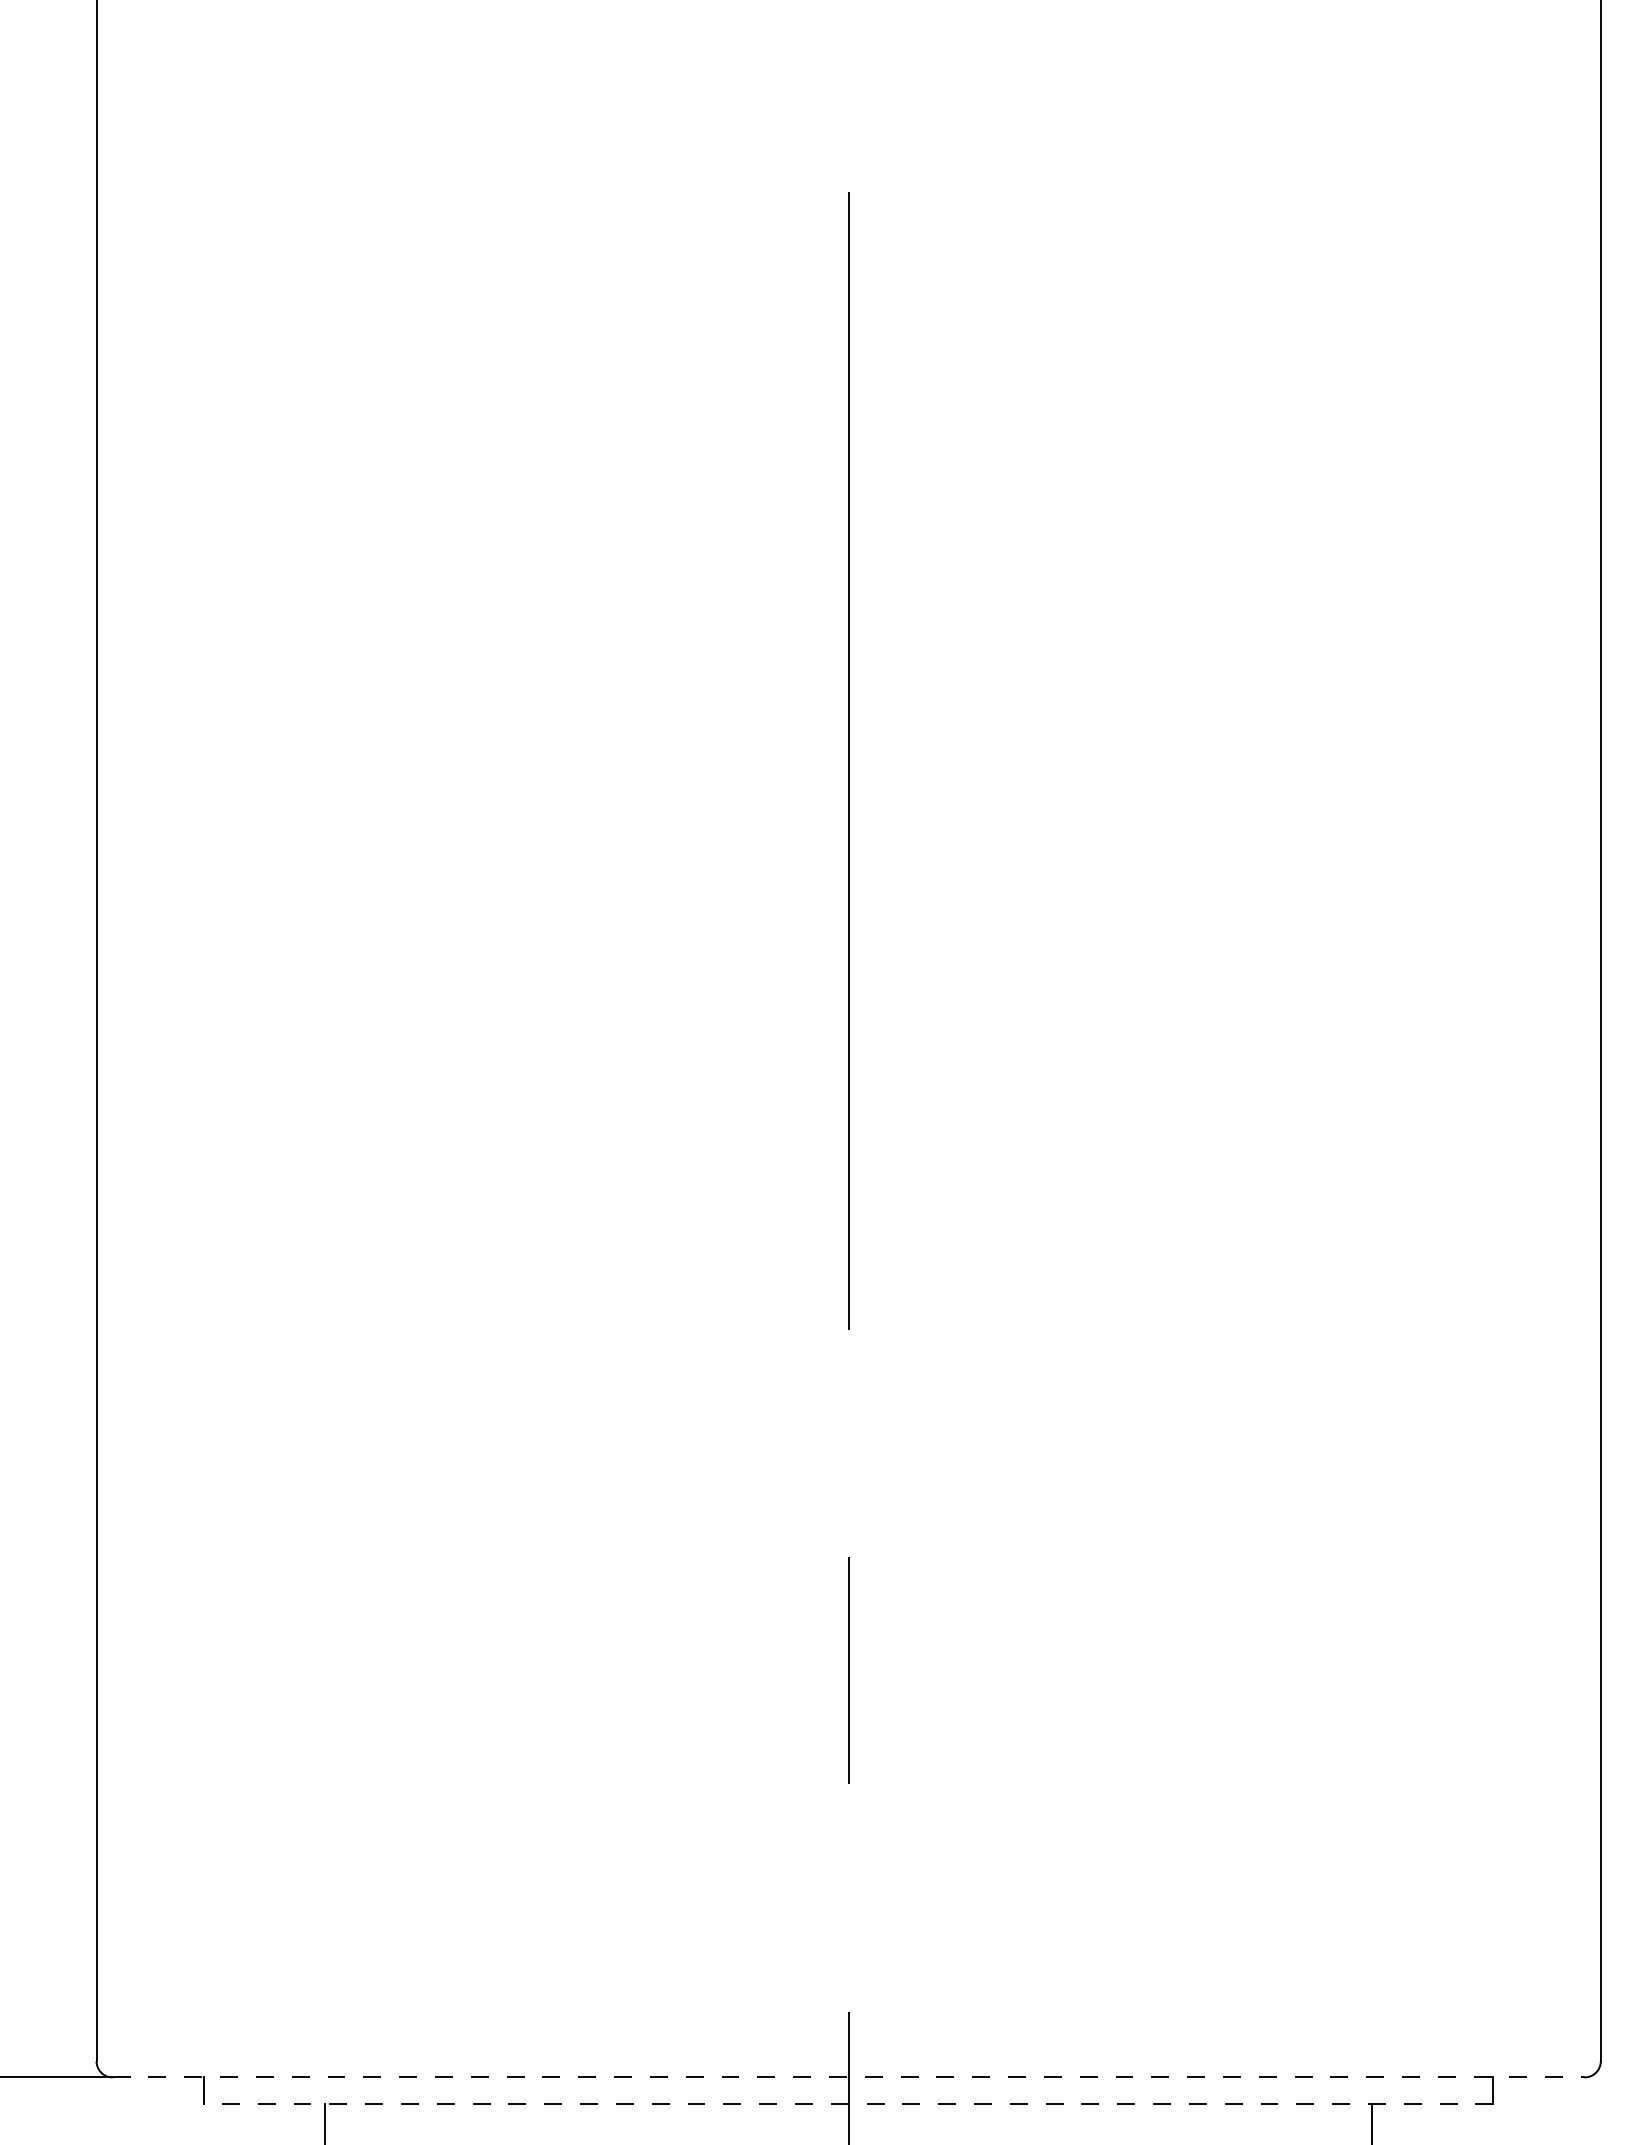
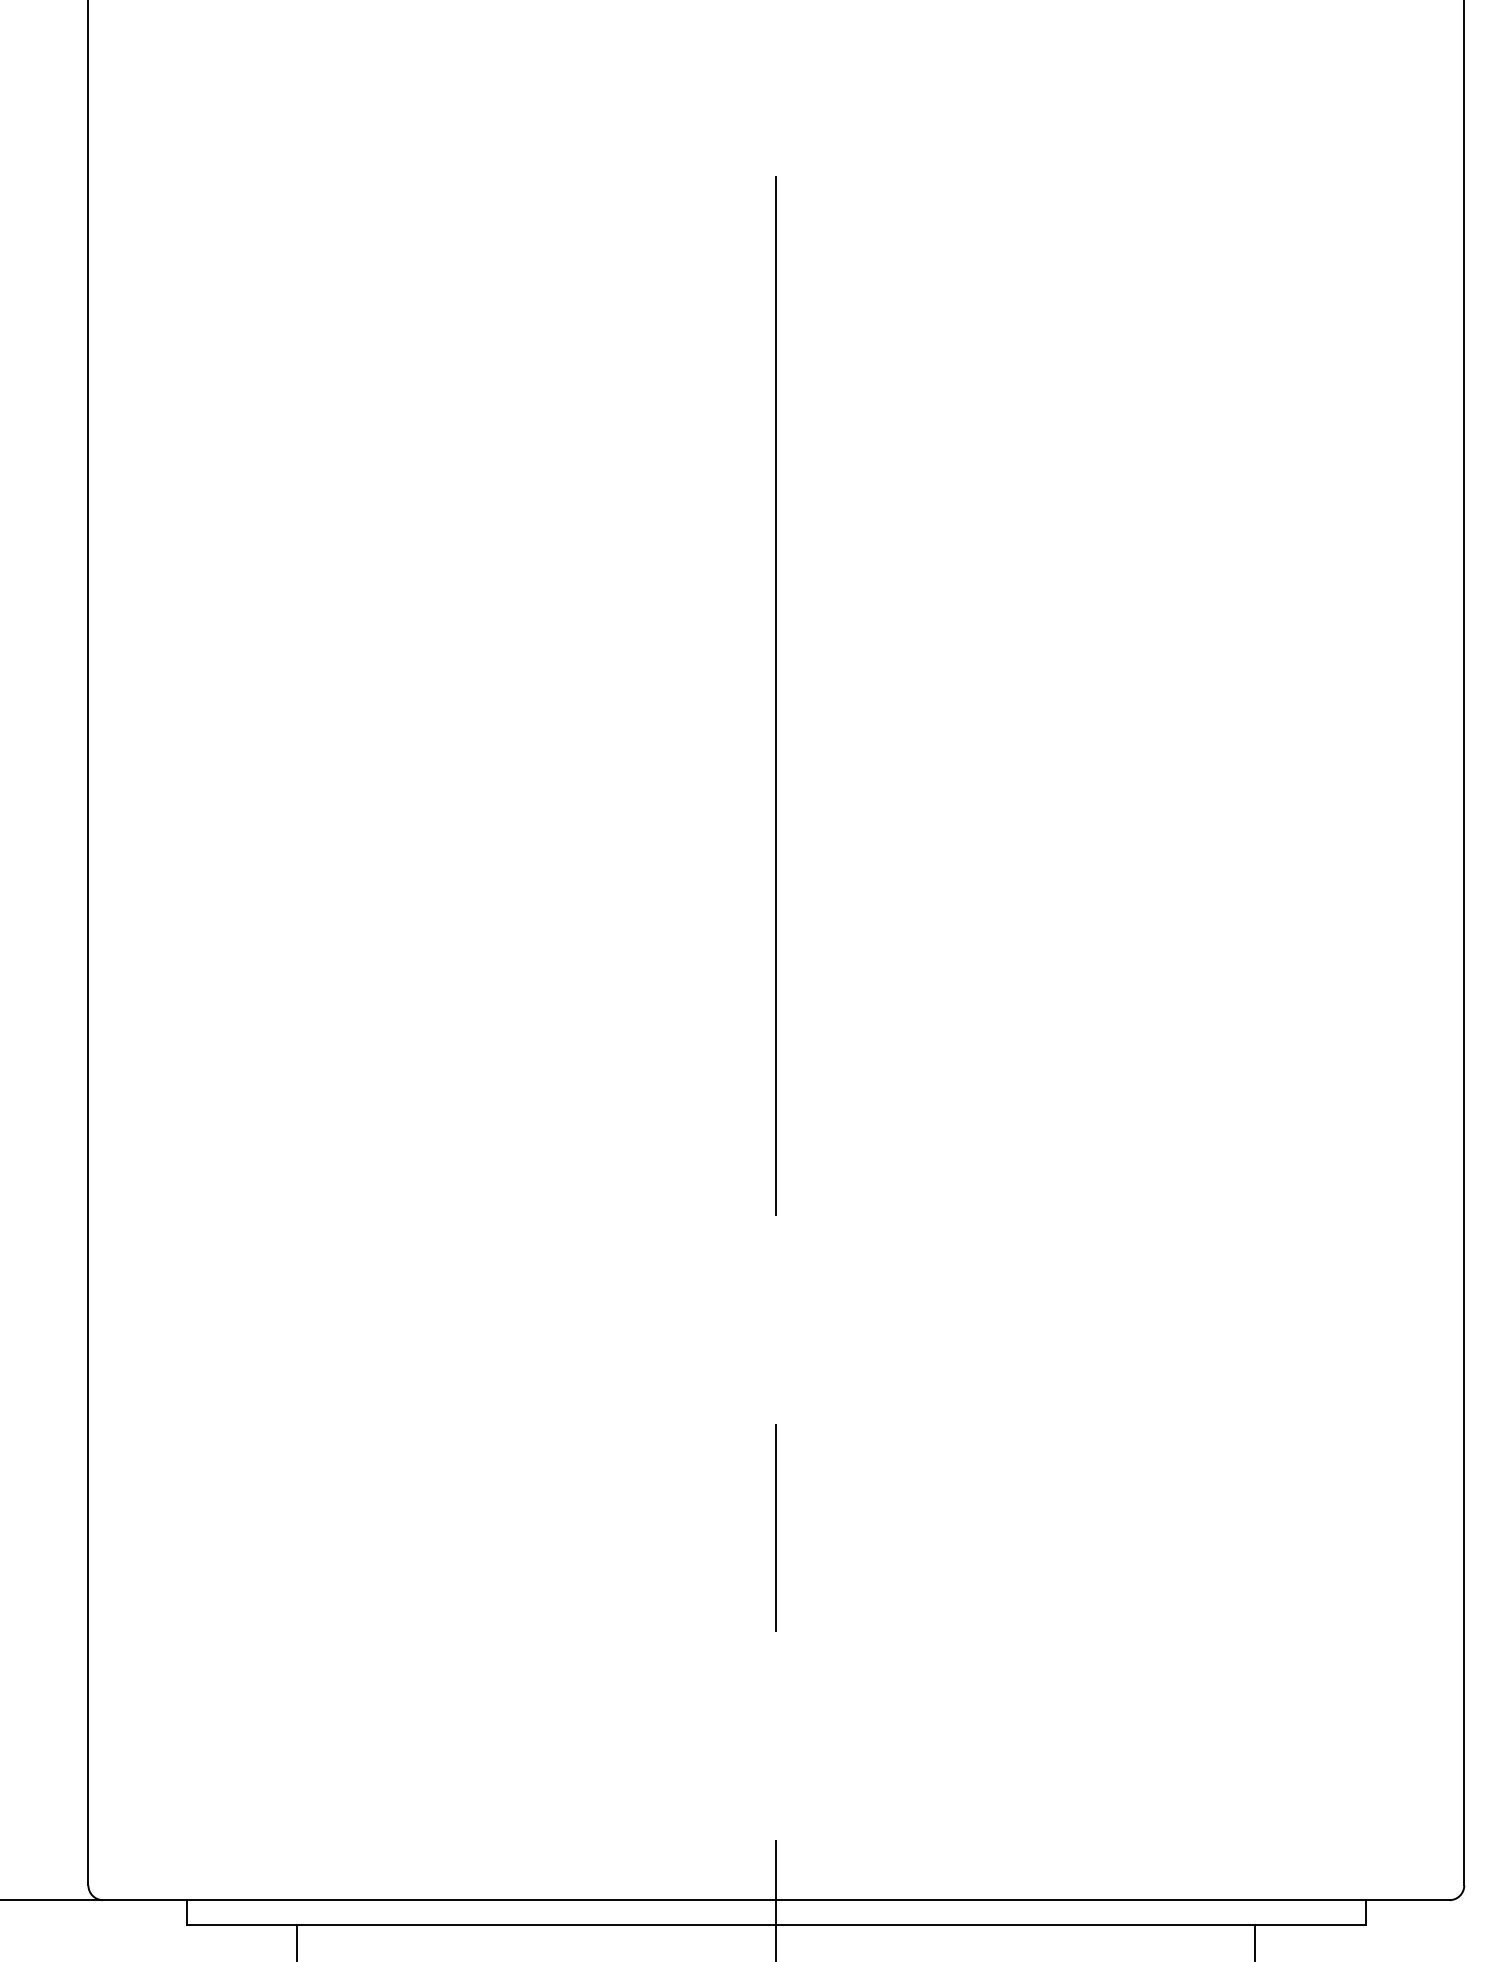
line: (848, 2077) -> (776, 1900), dashed -> solid
line: (848, 2104) -> (776, 1924), dashed -> solid

